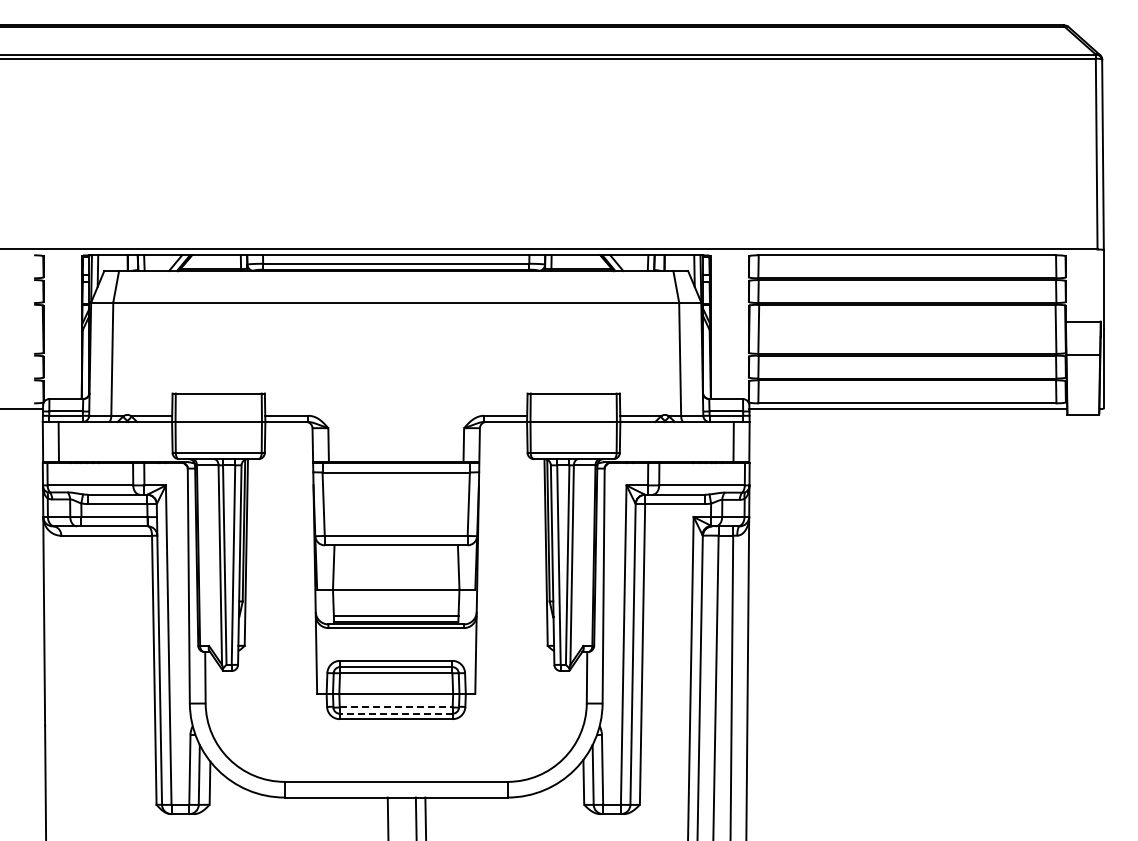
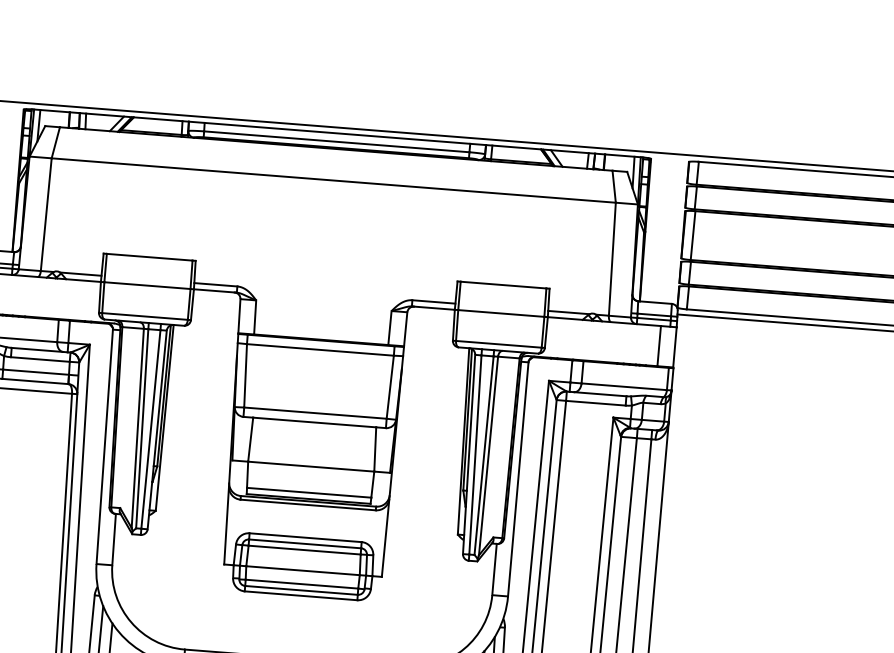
line: (396, 707) -> (302, 584), dashed -> solid
line: (395, 713) -> (300, 590), dashed -> solid

